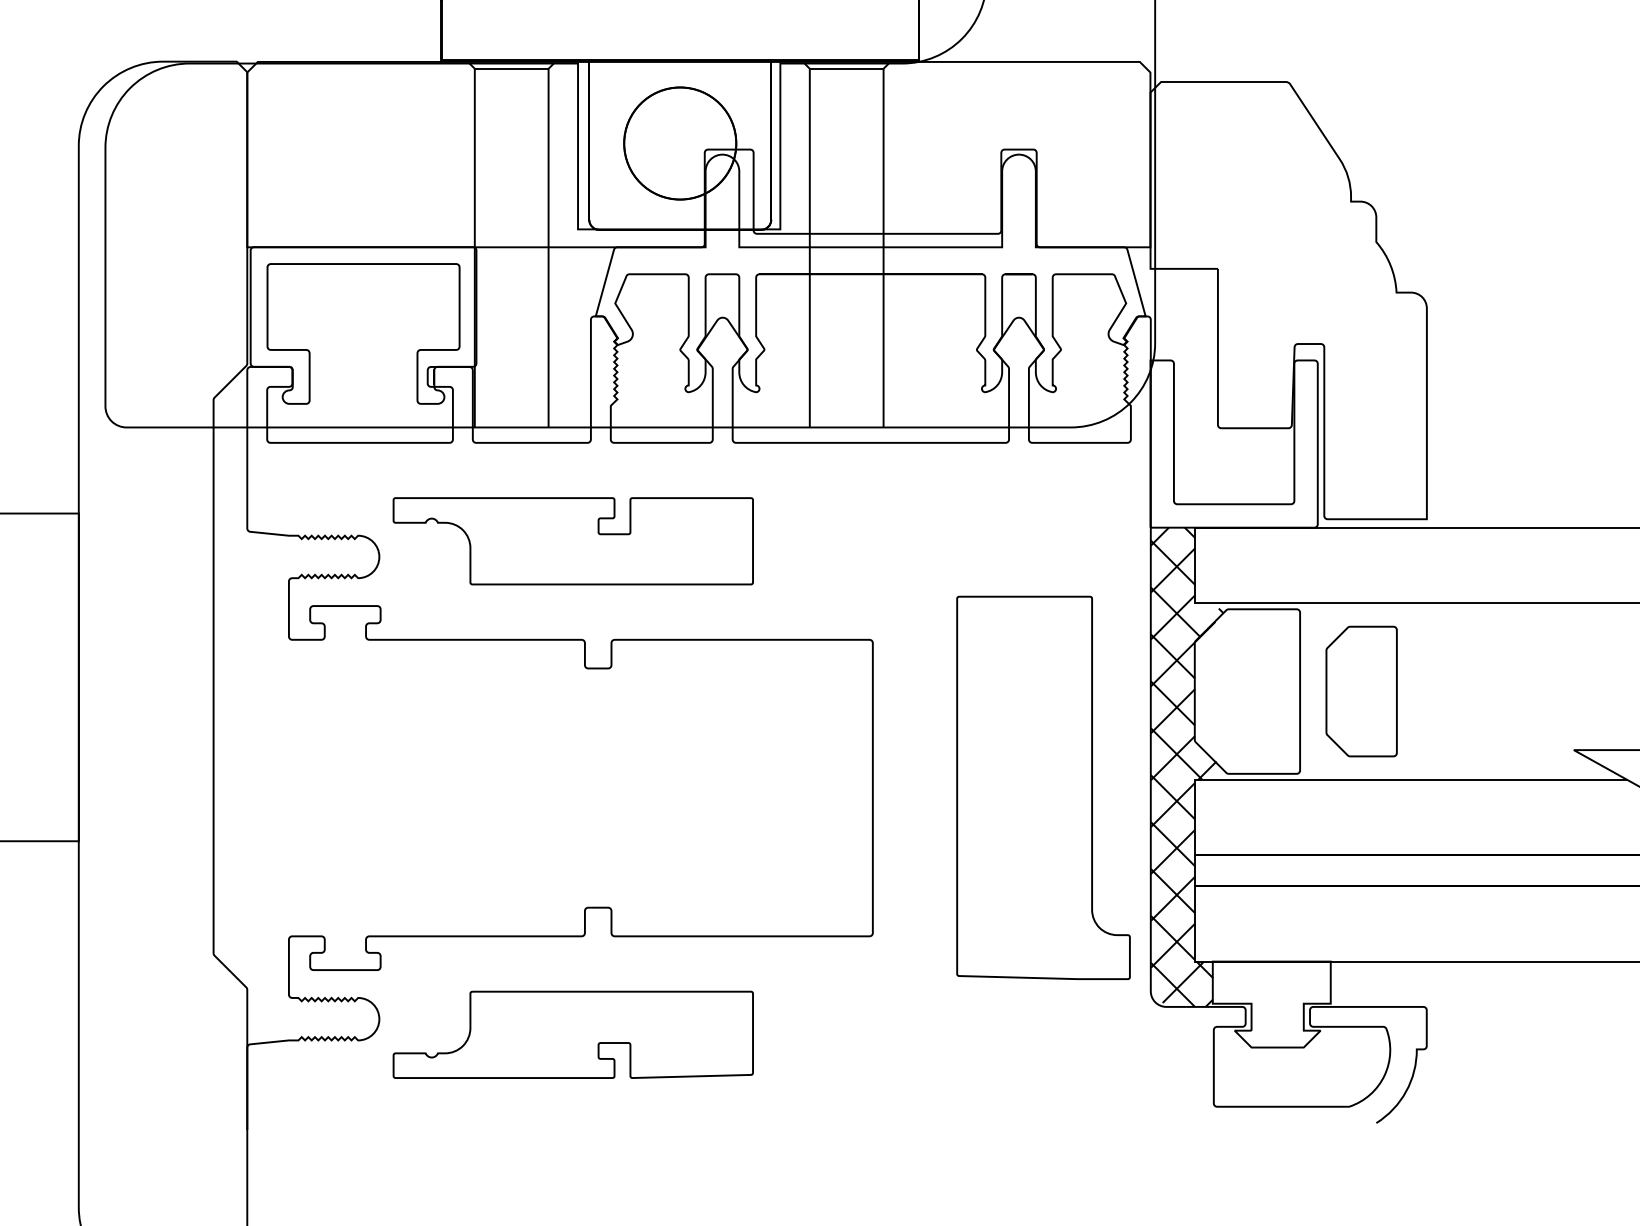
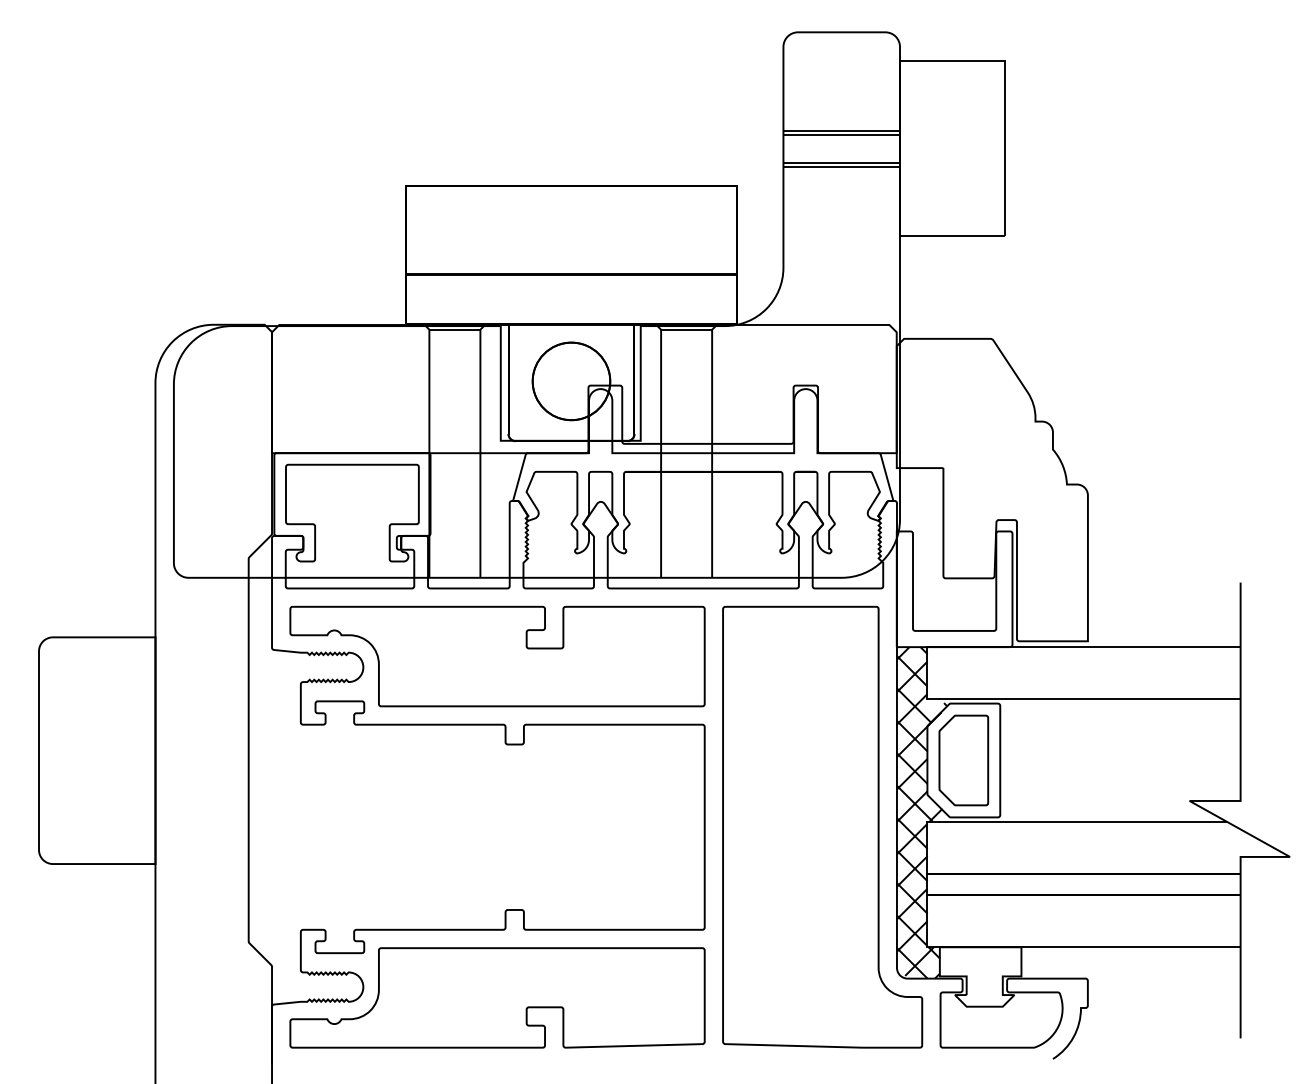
part: (573, 541) -> (497, 656), size x1.67
part: (1361, 691) -> (963, 760), moved
part: (1043, 786) -> (822, 826), size x1.67
part: (573, 1034) -> (497, 997), size x1.67

